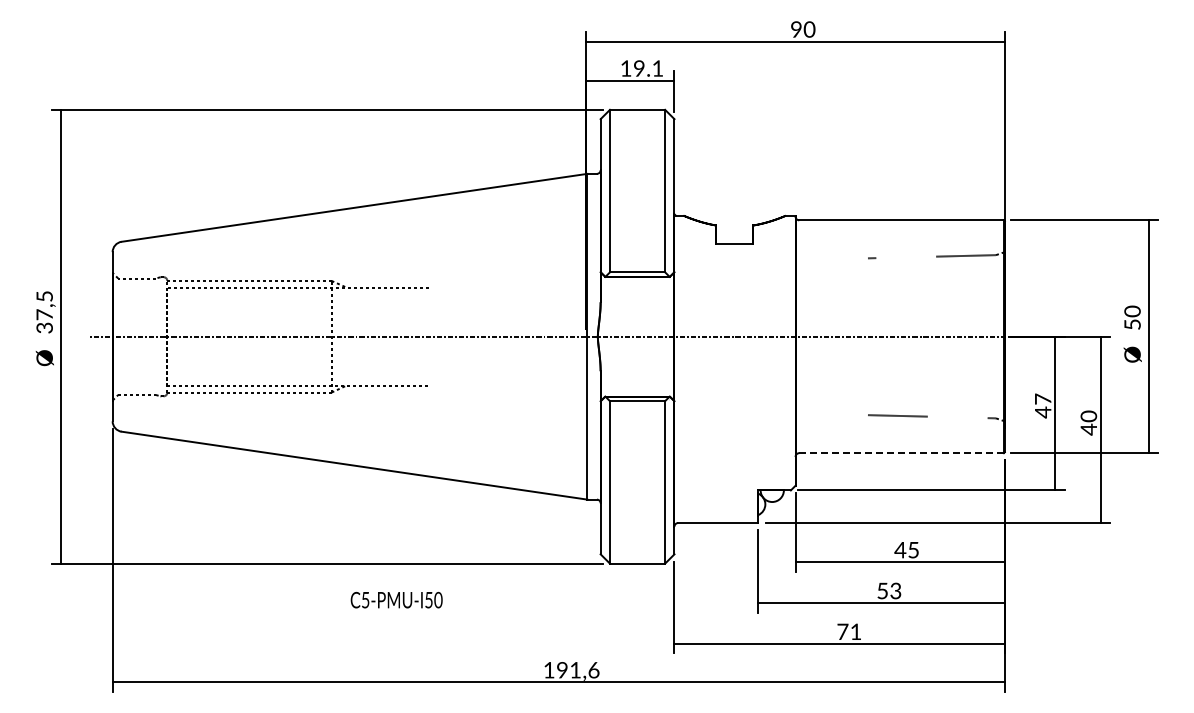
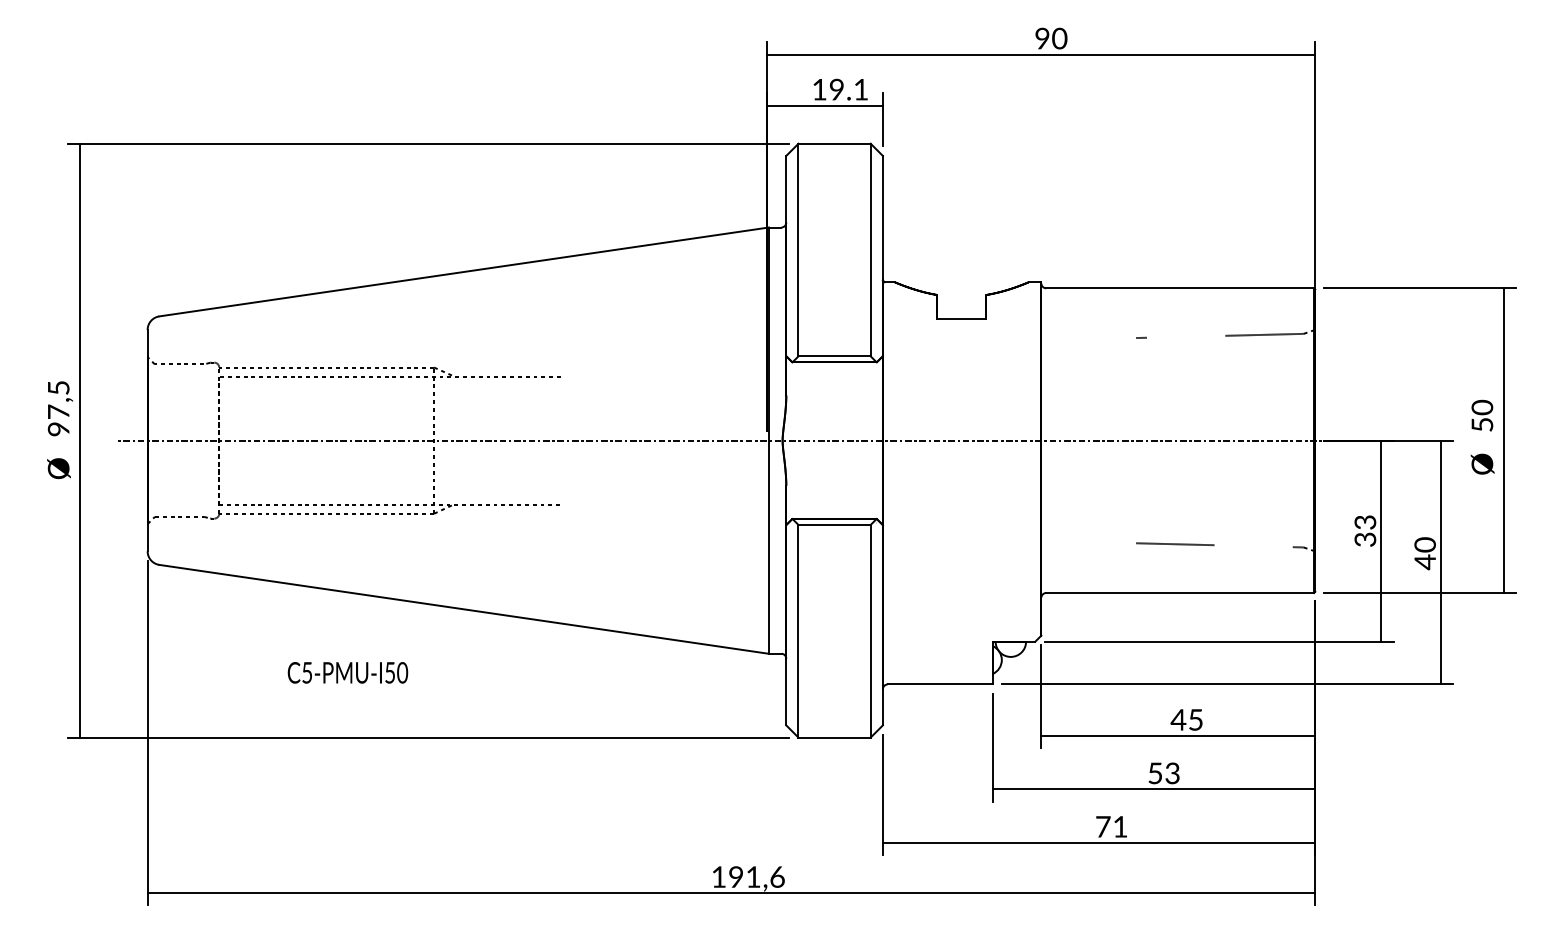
text: (44, 327) -> (58, 428), 37,5 -> 97,5
text: (1042, 405) -> (1364, 530), 47 -> 33
line: (902, 453) -> (1181, 593), dashed -> solid
text: (396, 599) -> (347, 671), moved

